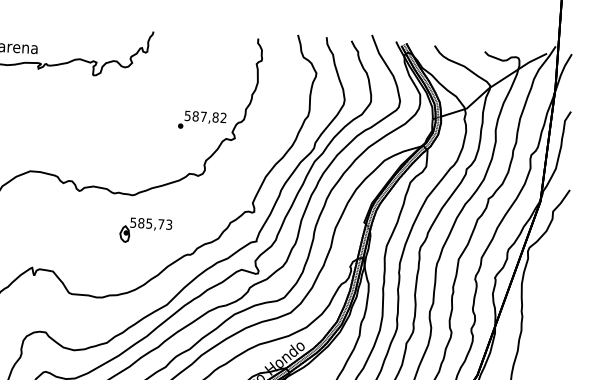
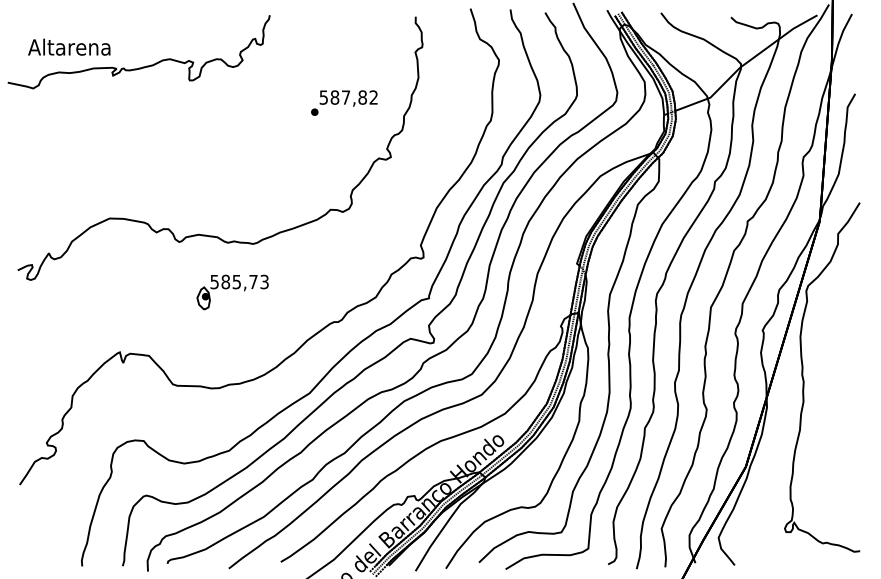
text: (202, 120) -> (344, 102), moved
part: (145, 231) -> (232, 292), moved

